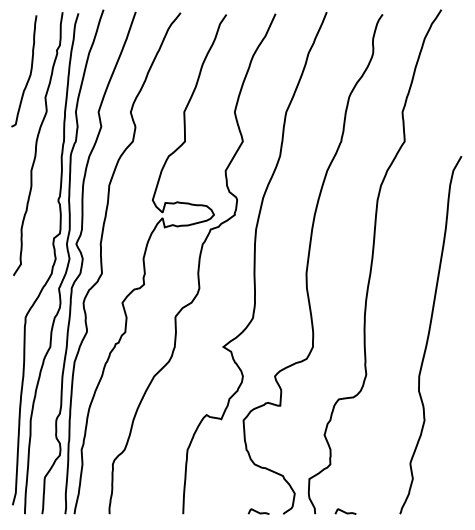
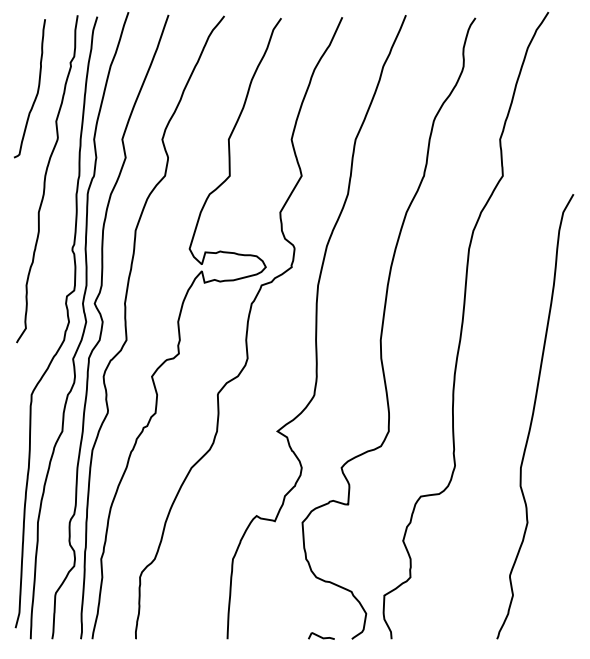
curve: (345, 511) -> (429, 636), removed

